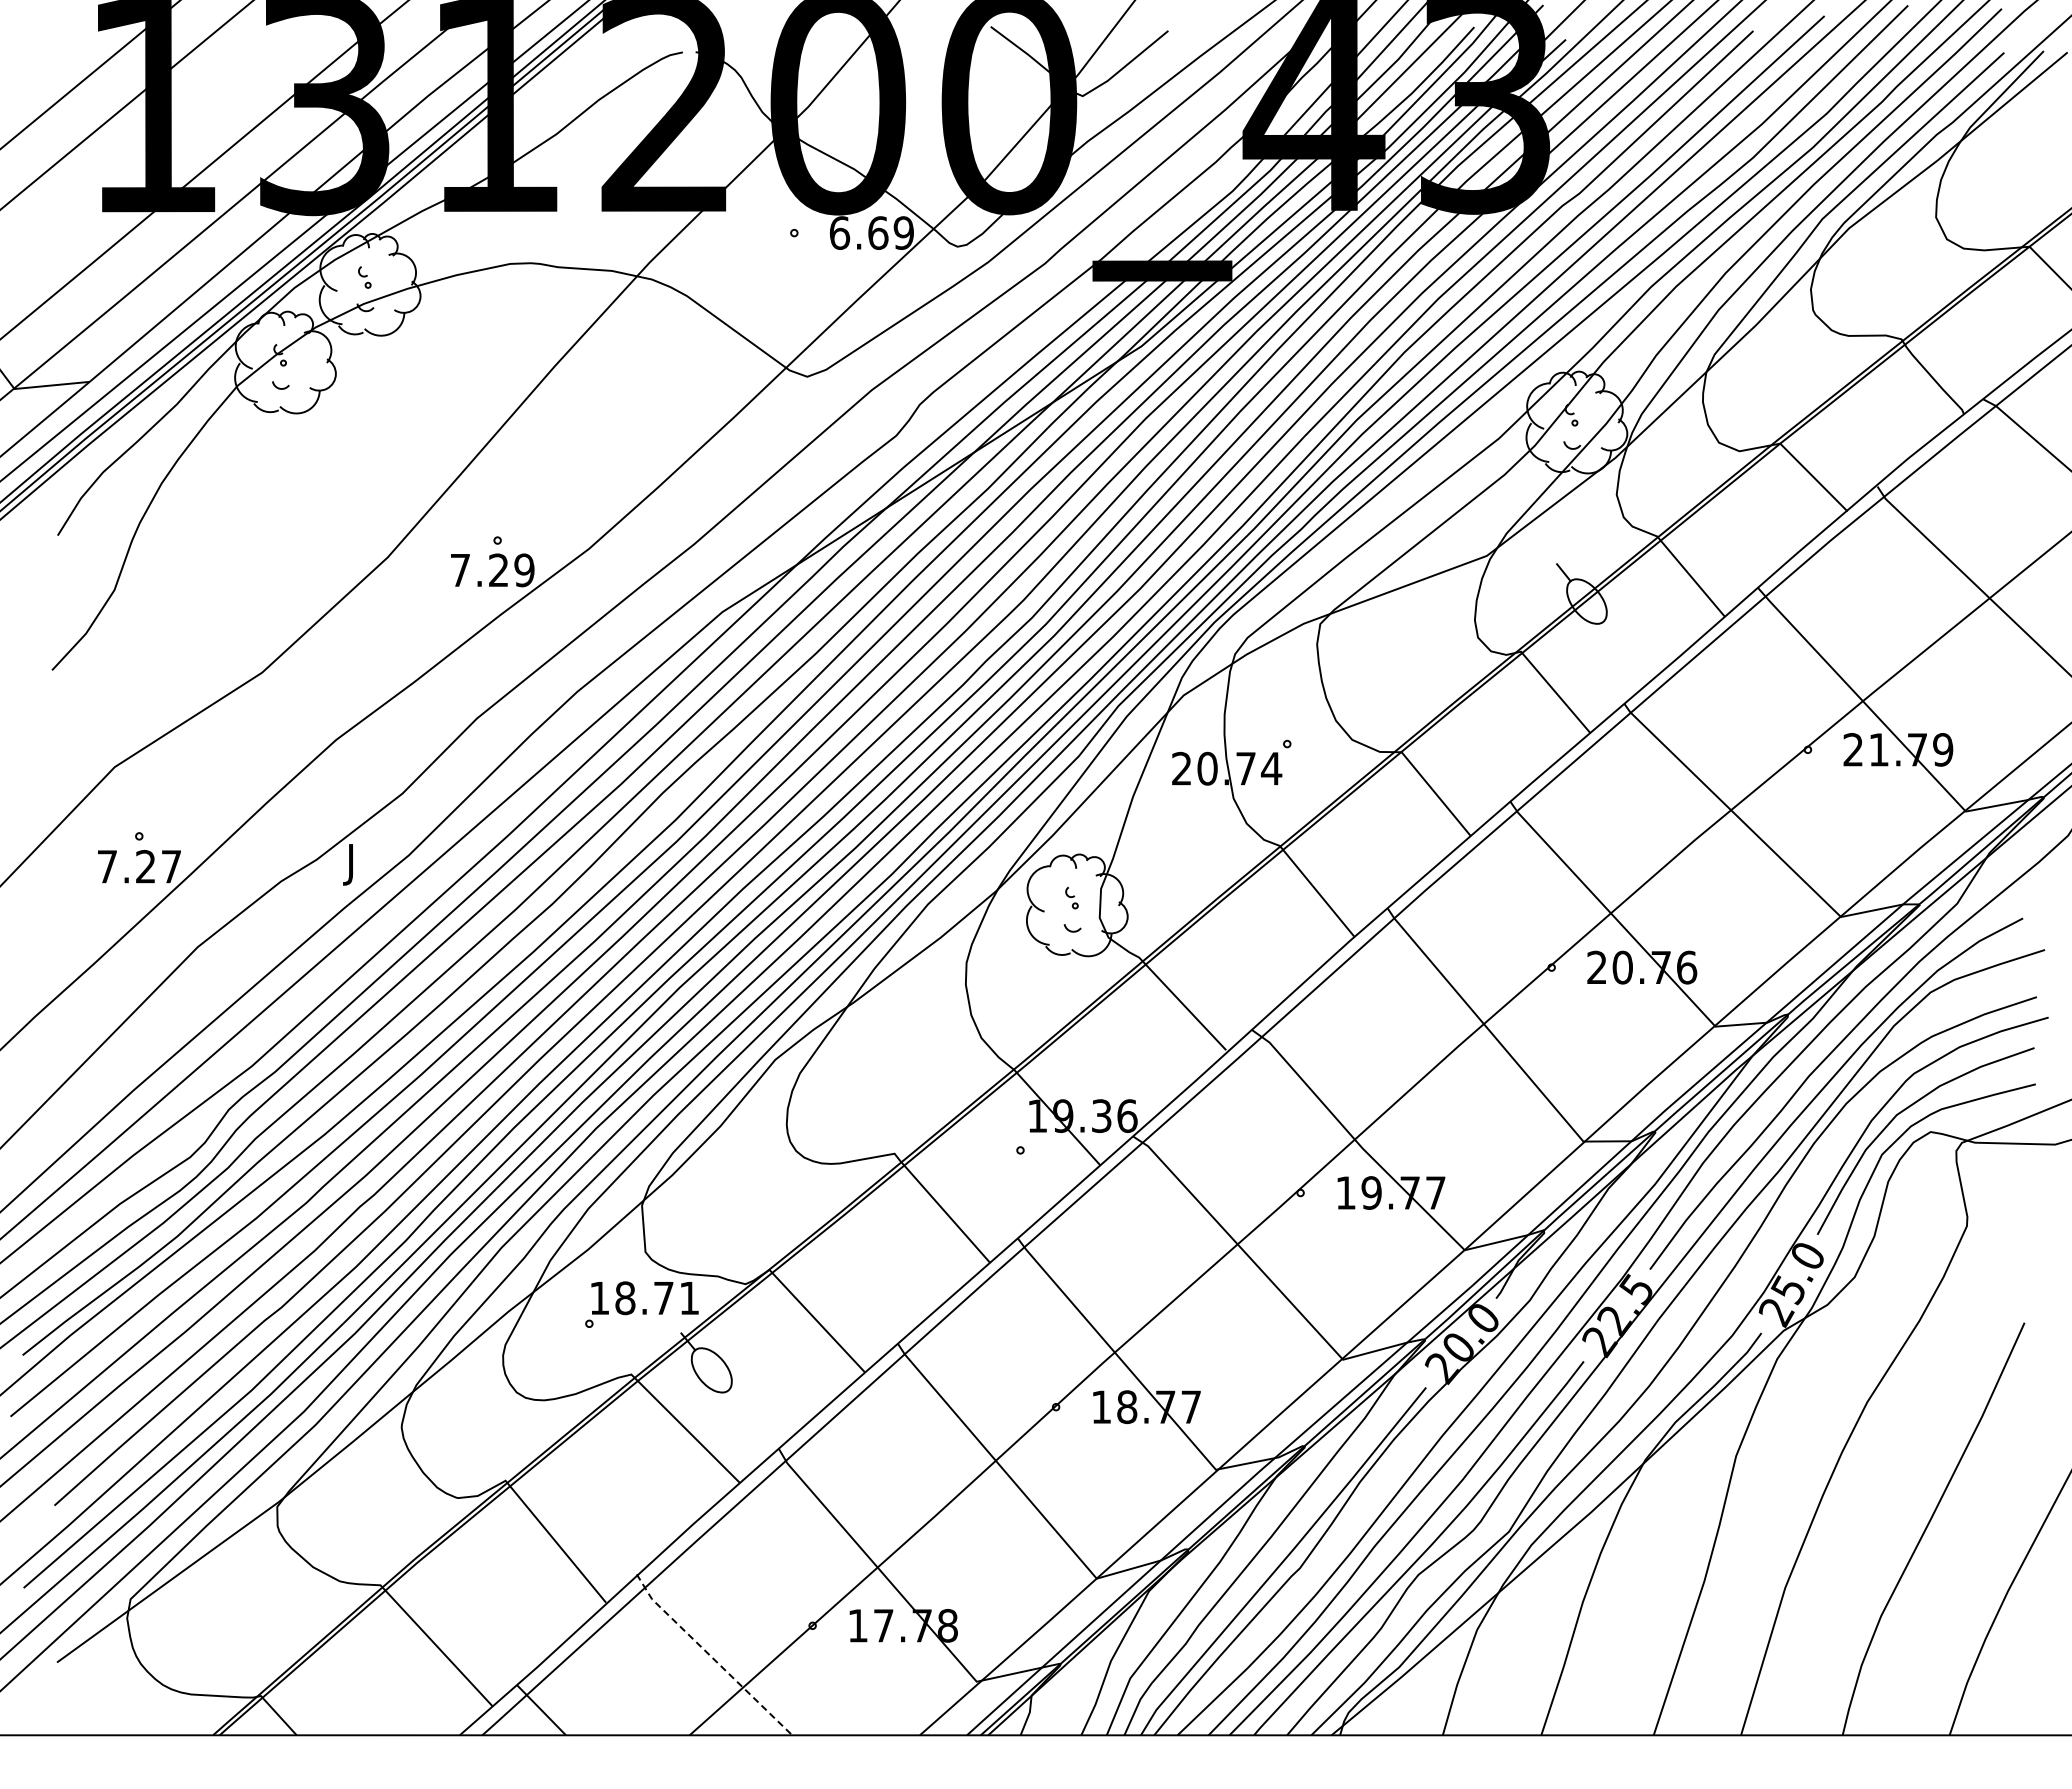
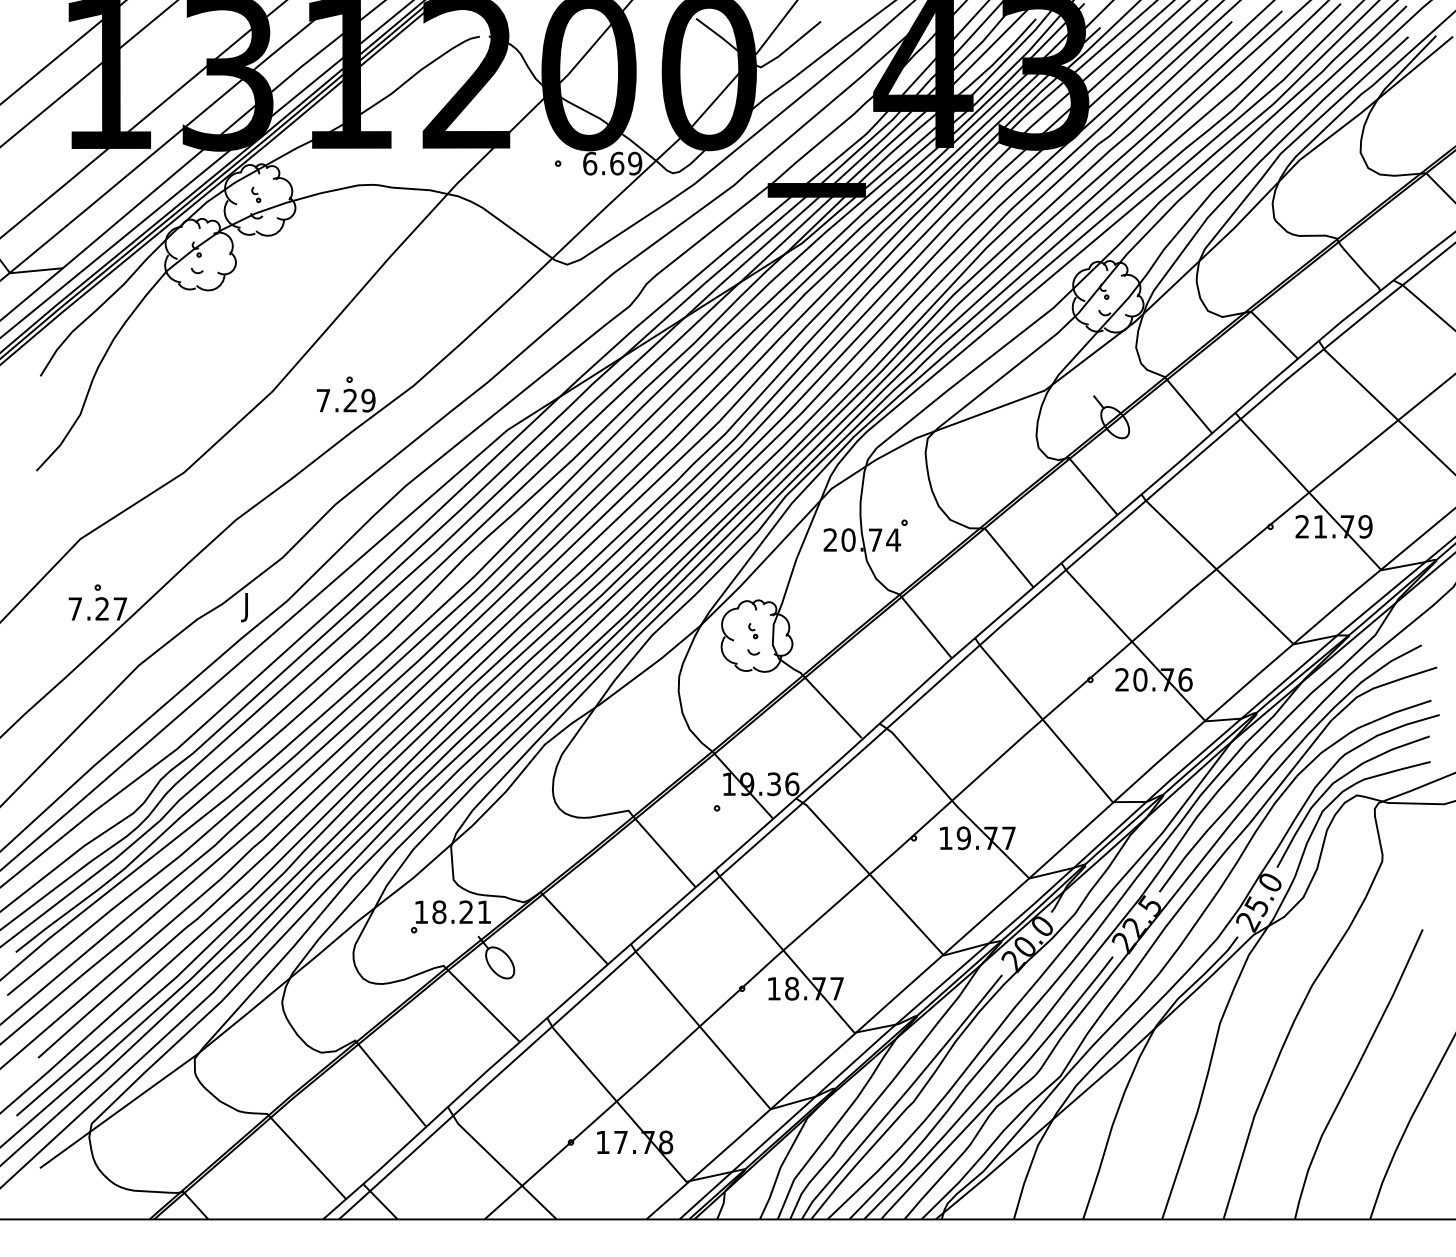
text: (663, 1297) -> (466, 911), 18.71 -> 18.21
line: (711, 1656) -> (499, 1164), dashed -> solid

